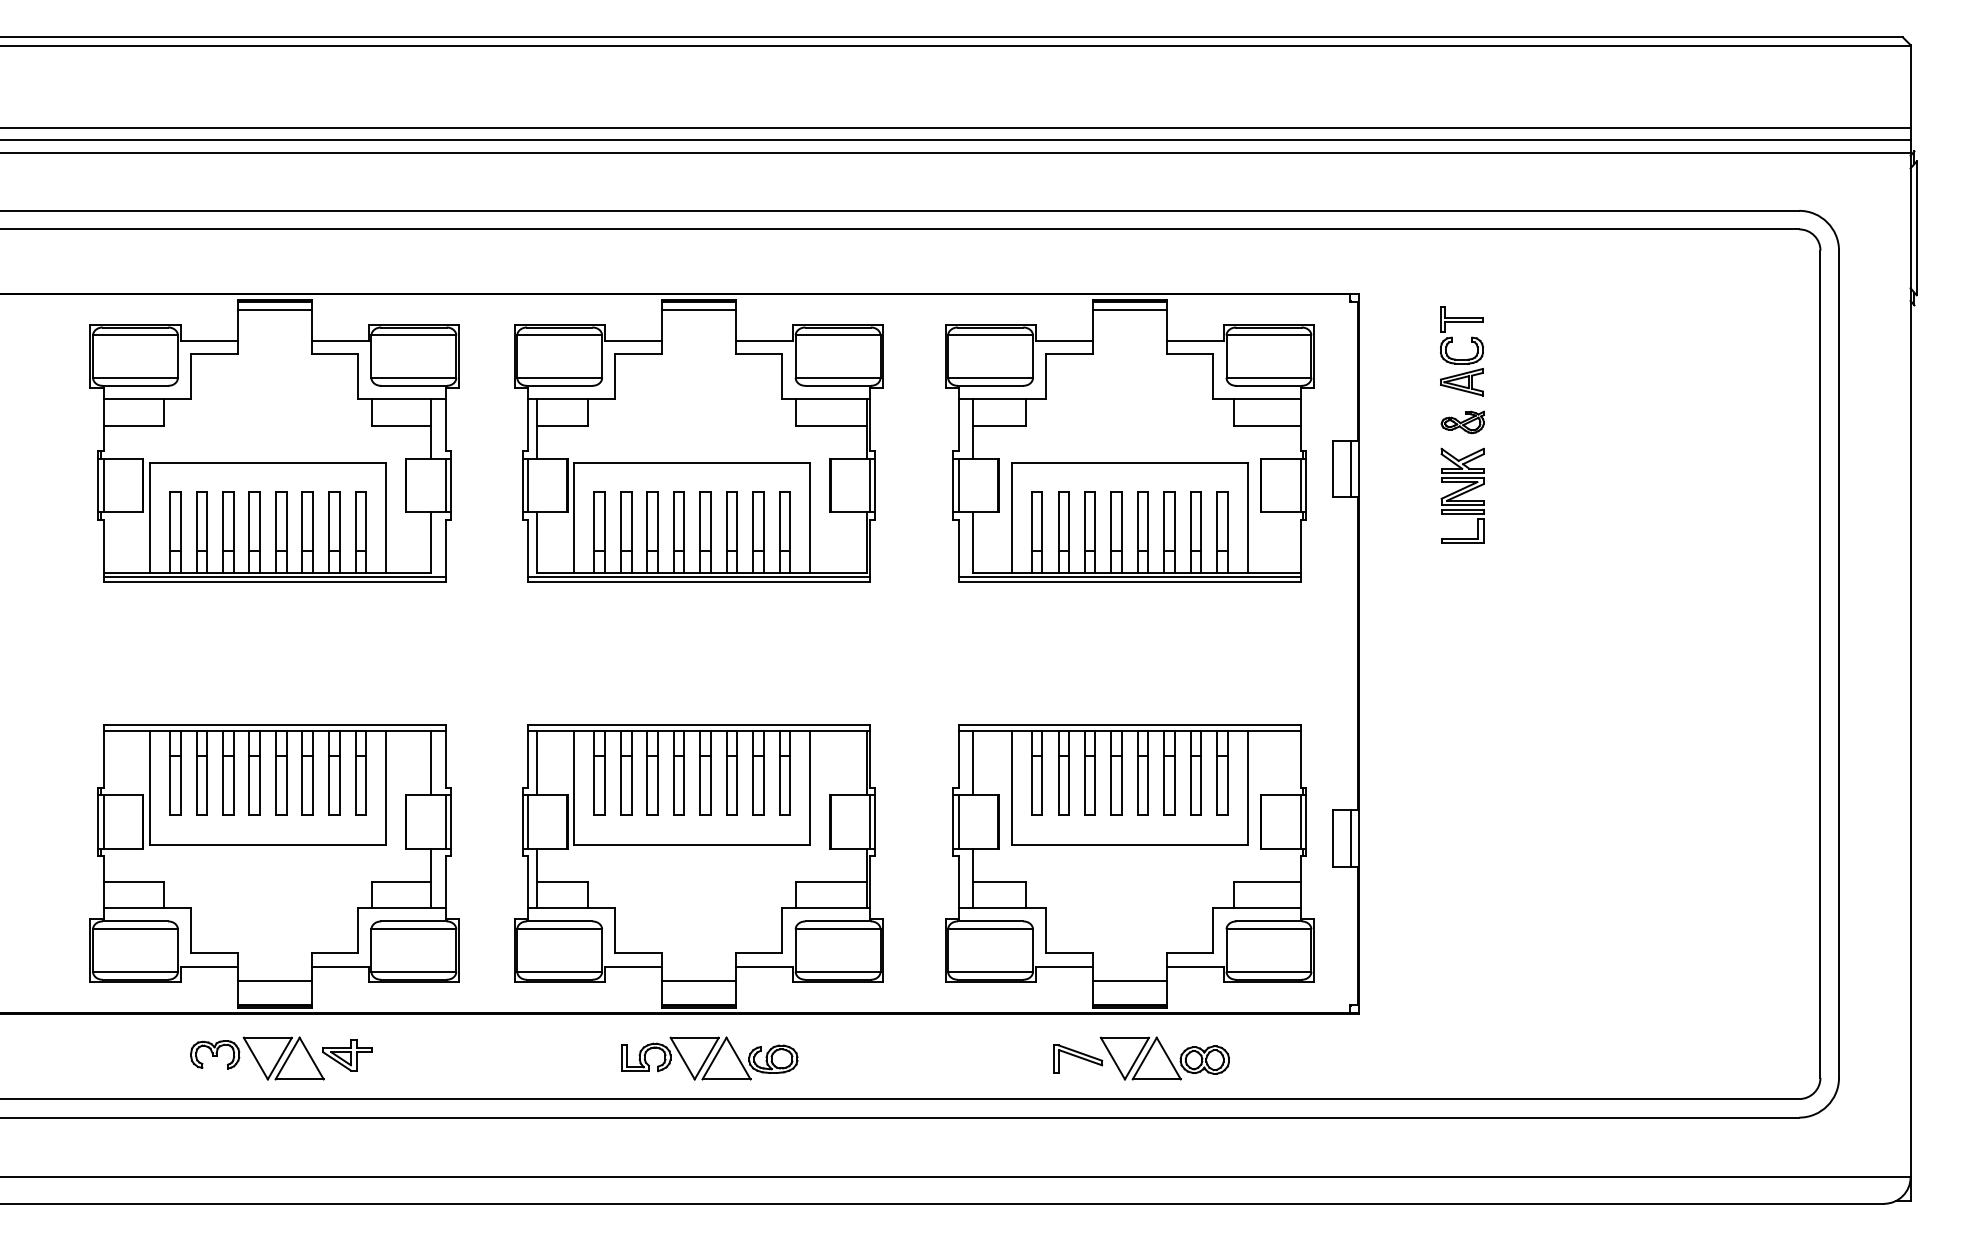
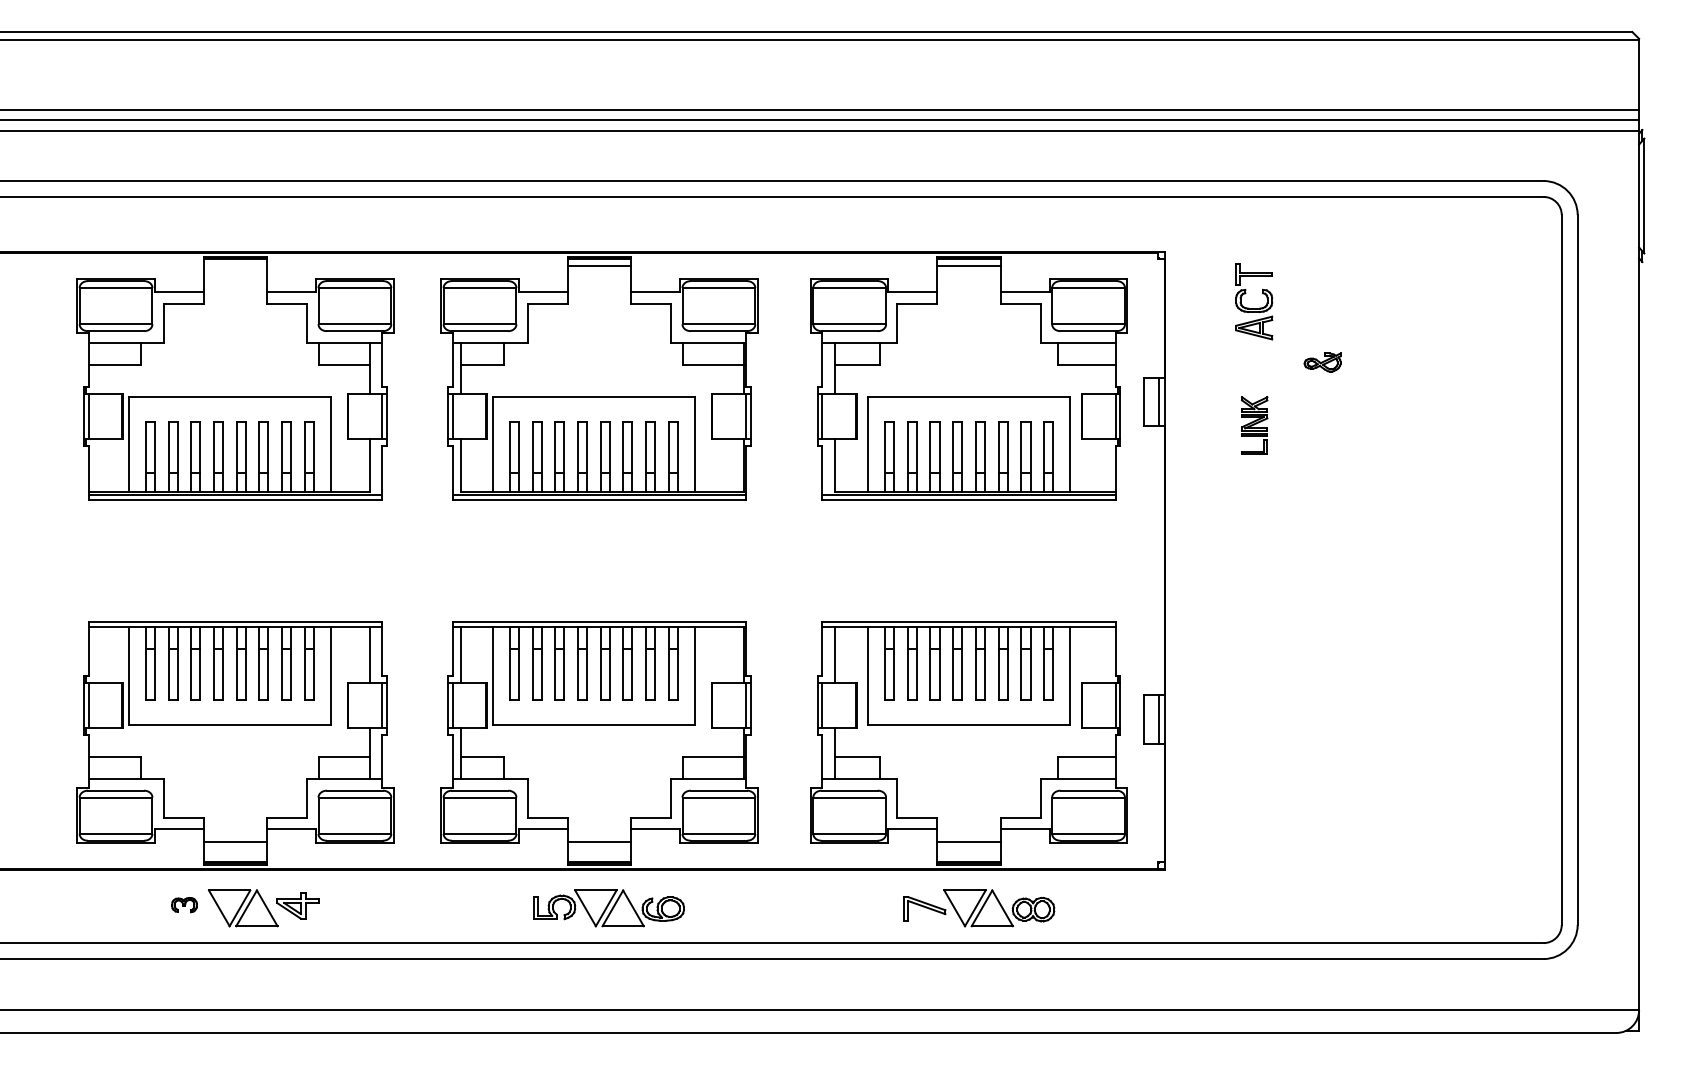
line: (274, 310) -> (235, 266), removed
part: (1462, 422) -> (1322, 362), moved
part: (1462, 495) -> (1254, 425), size x0.7
part: (215, 1054) -> (184, 904), size x0.6

